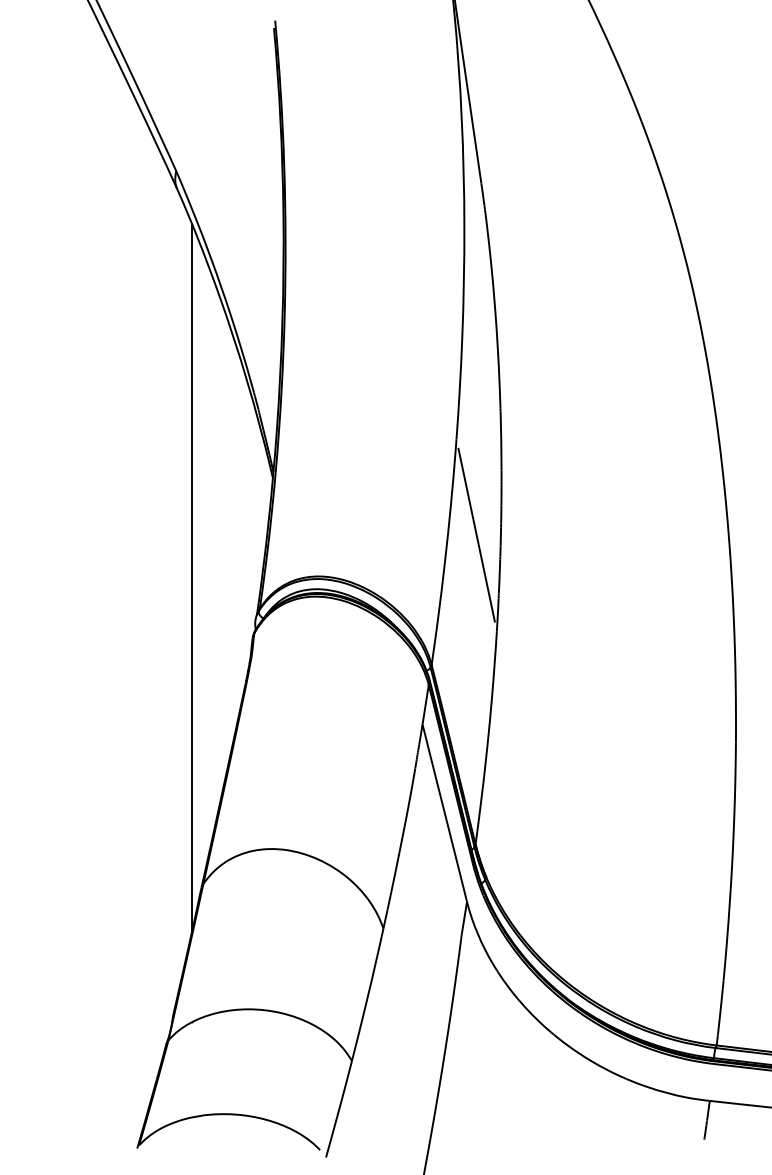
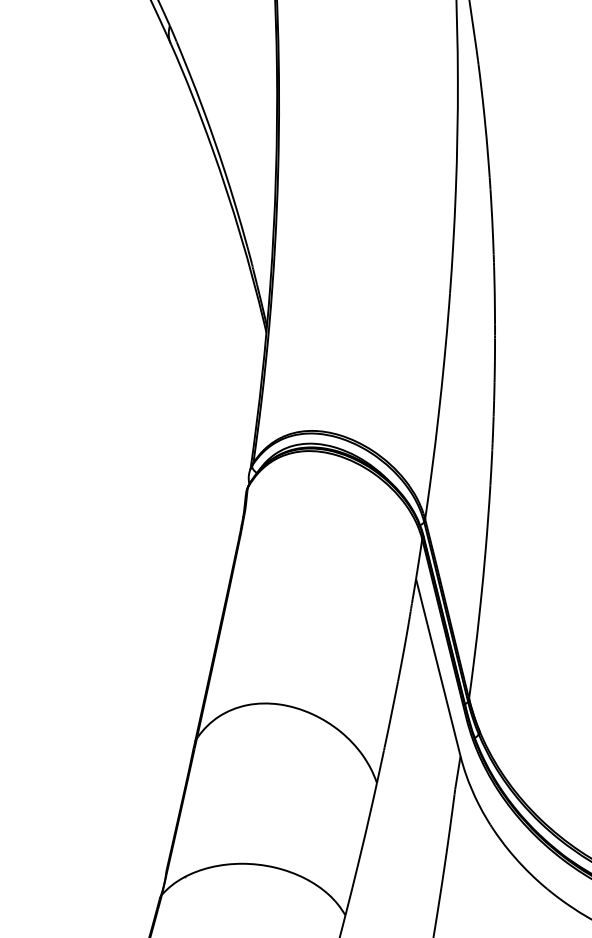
line: (476, 534) -> (470, 388), removed
line: (191, 577) -> (185, 431), removed

